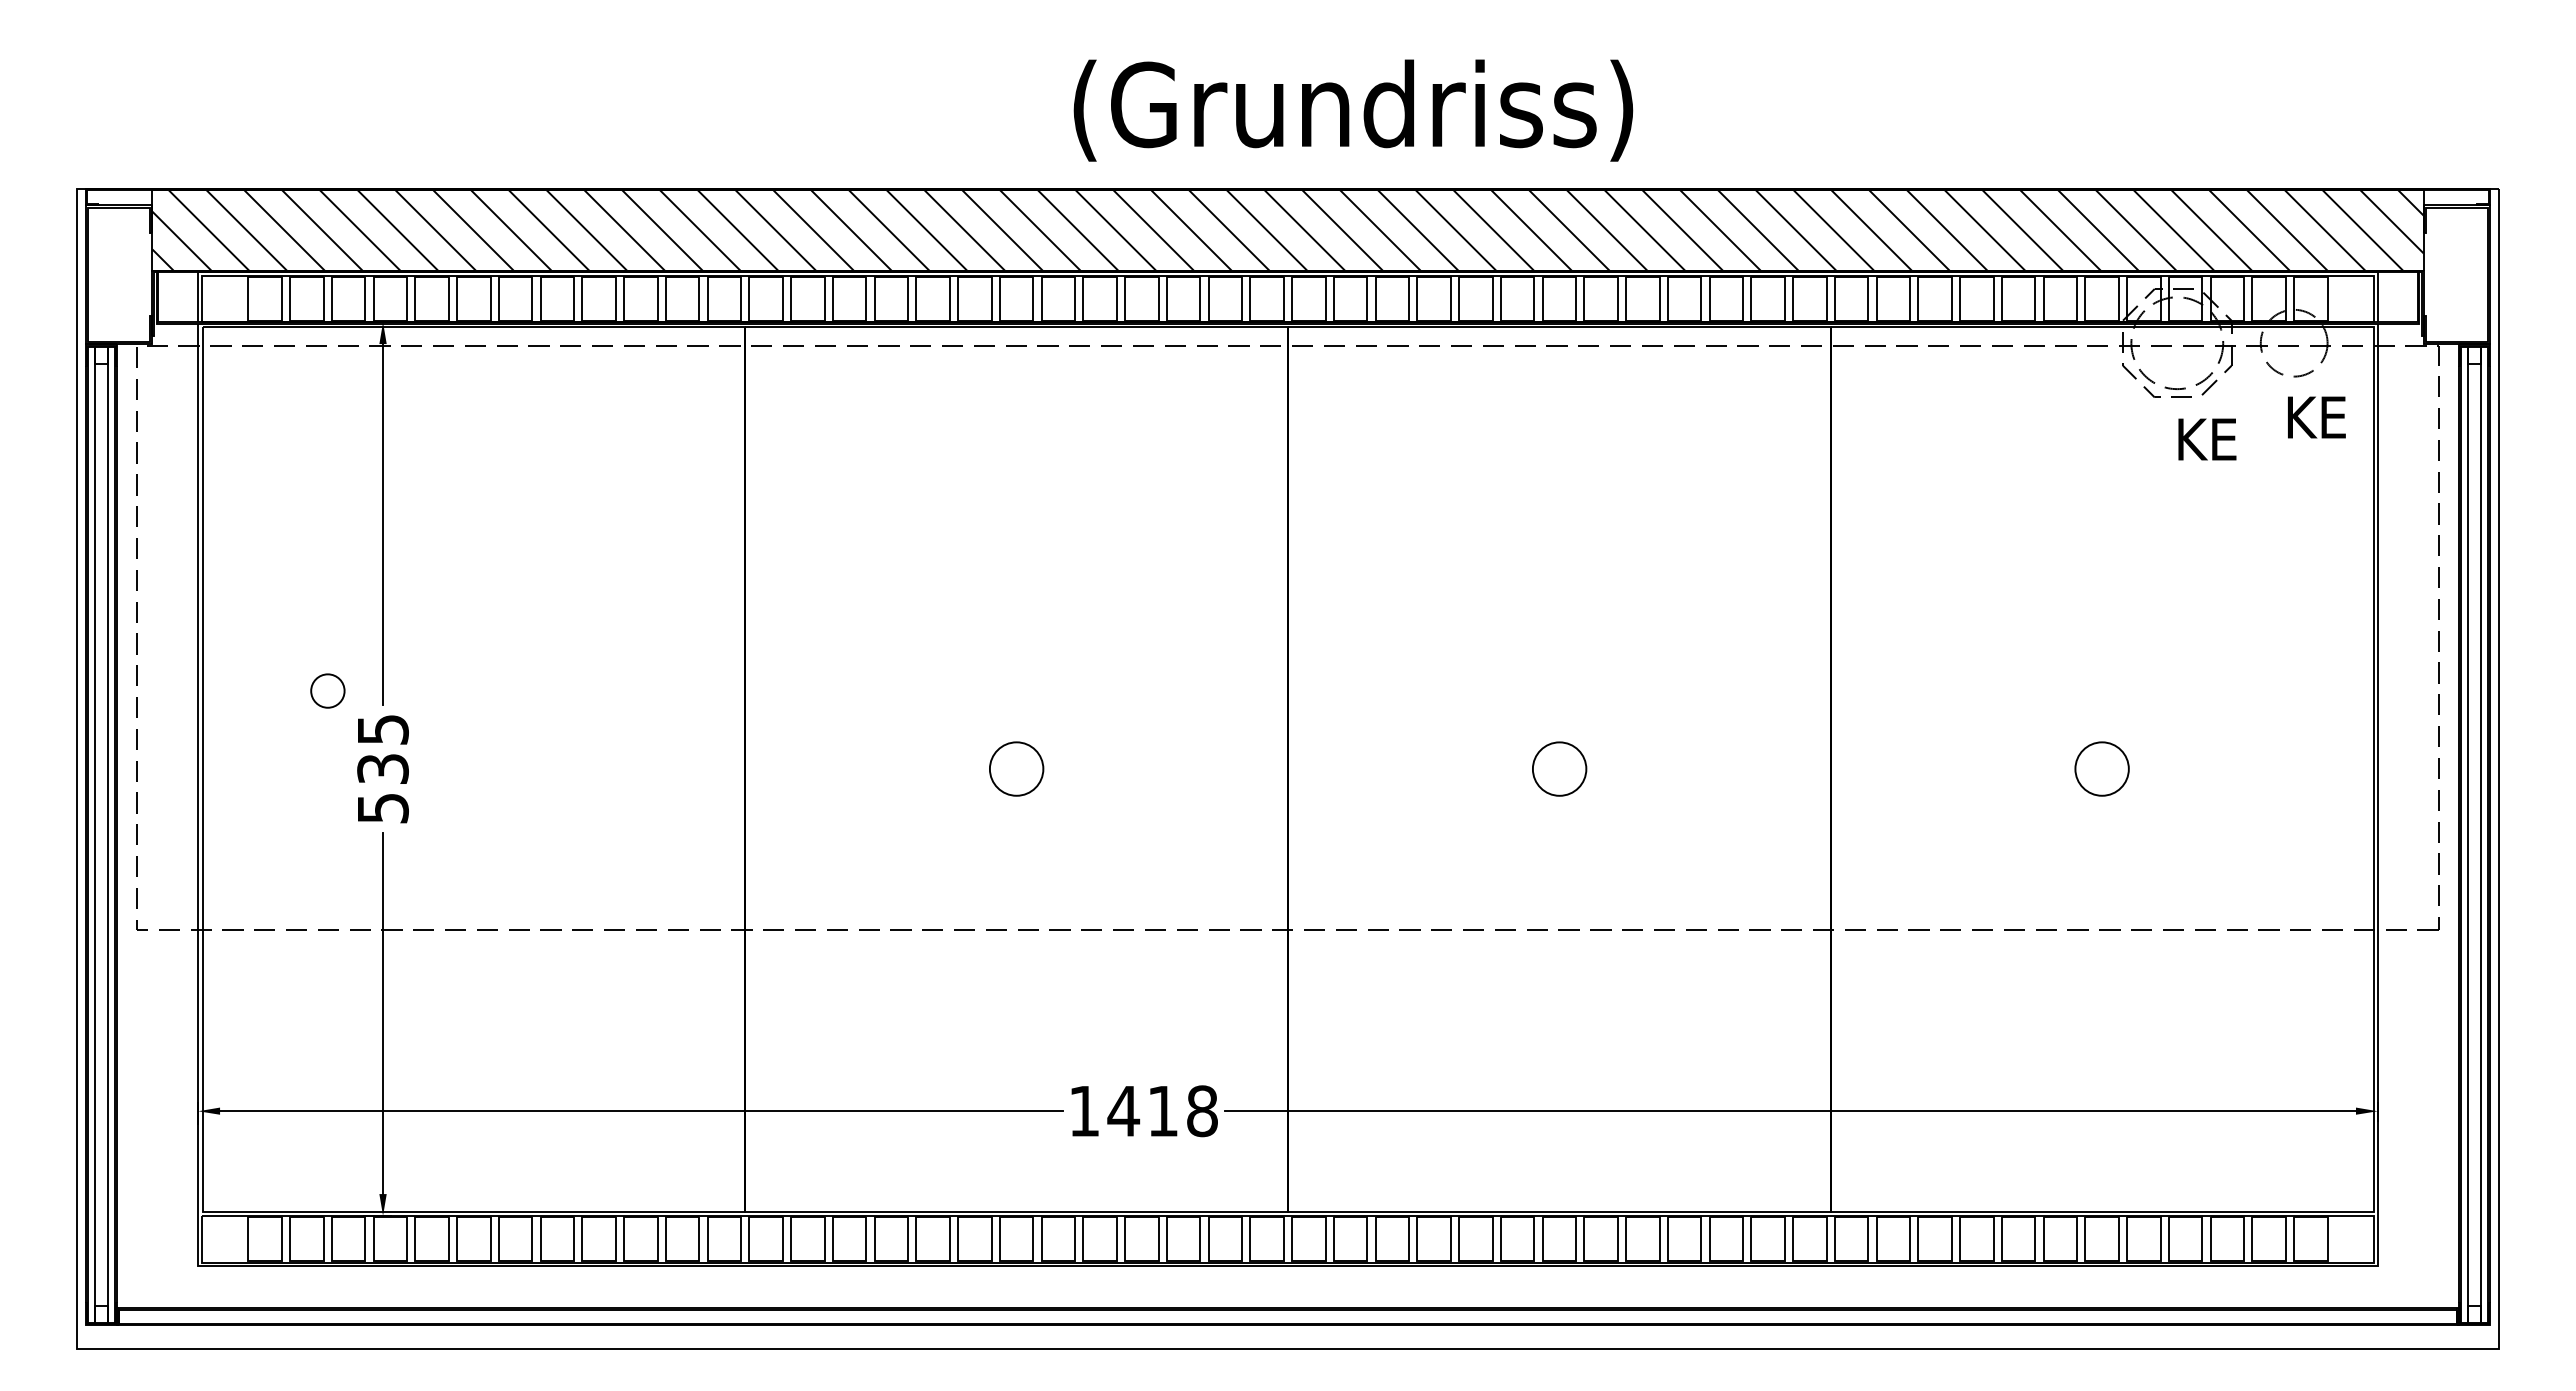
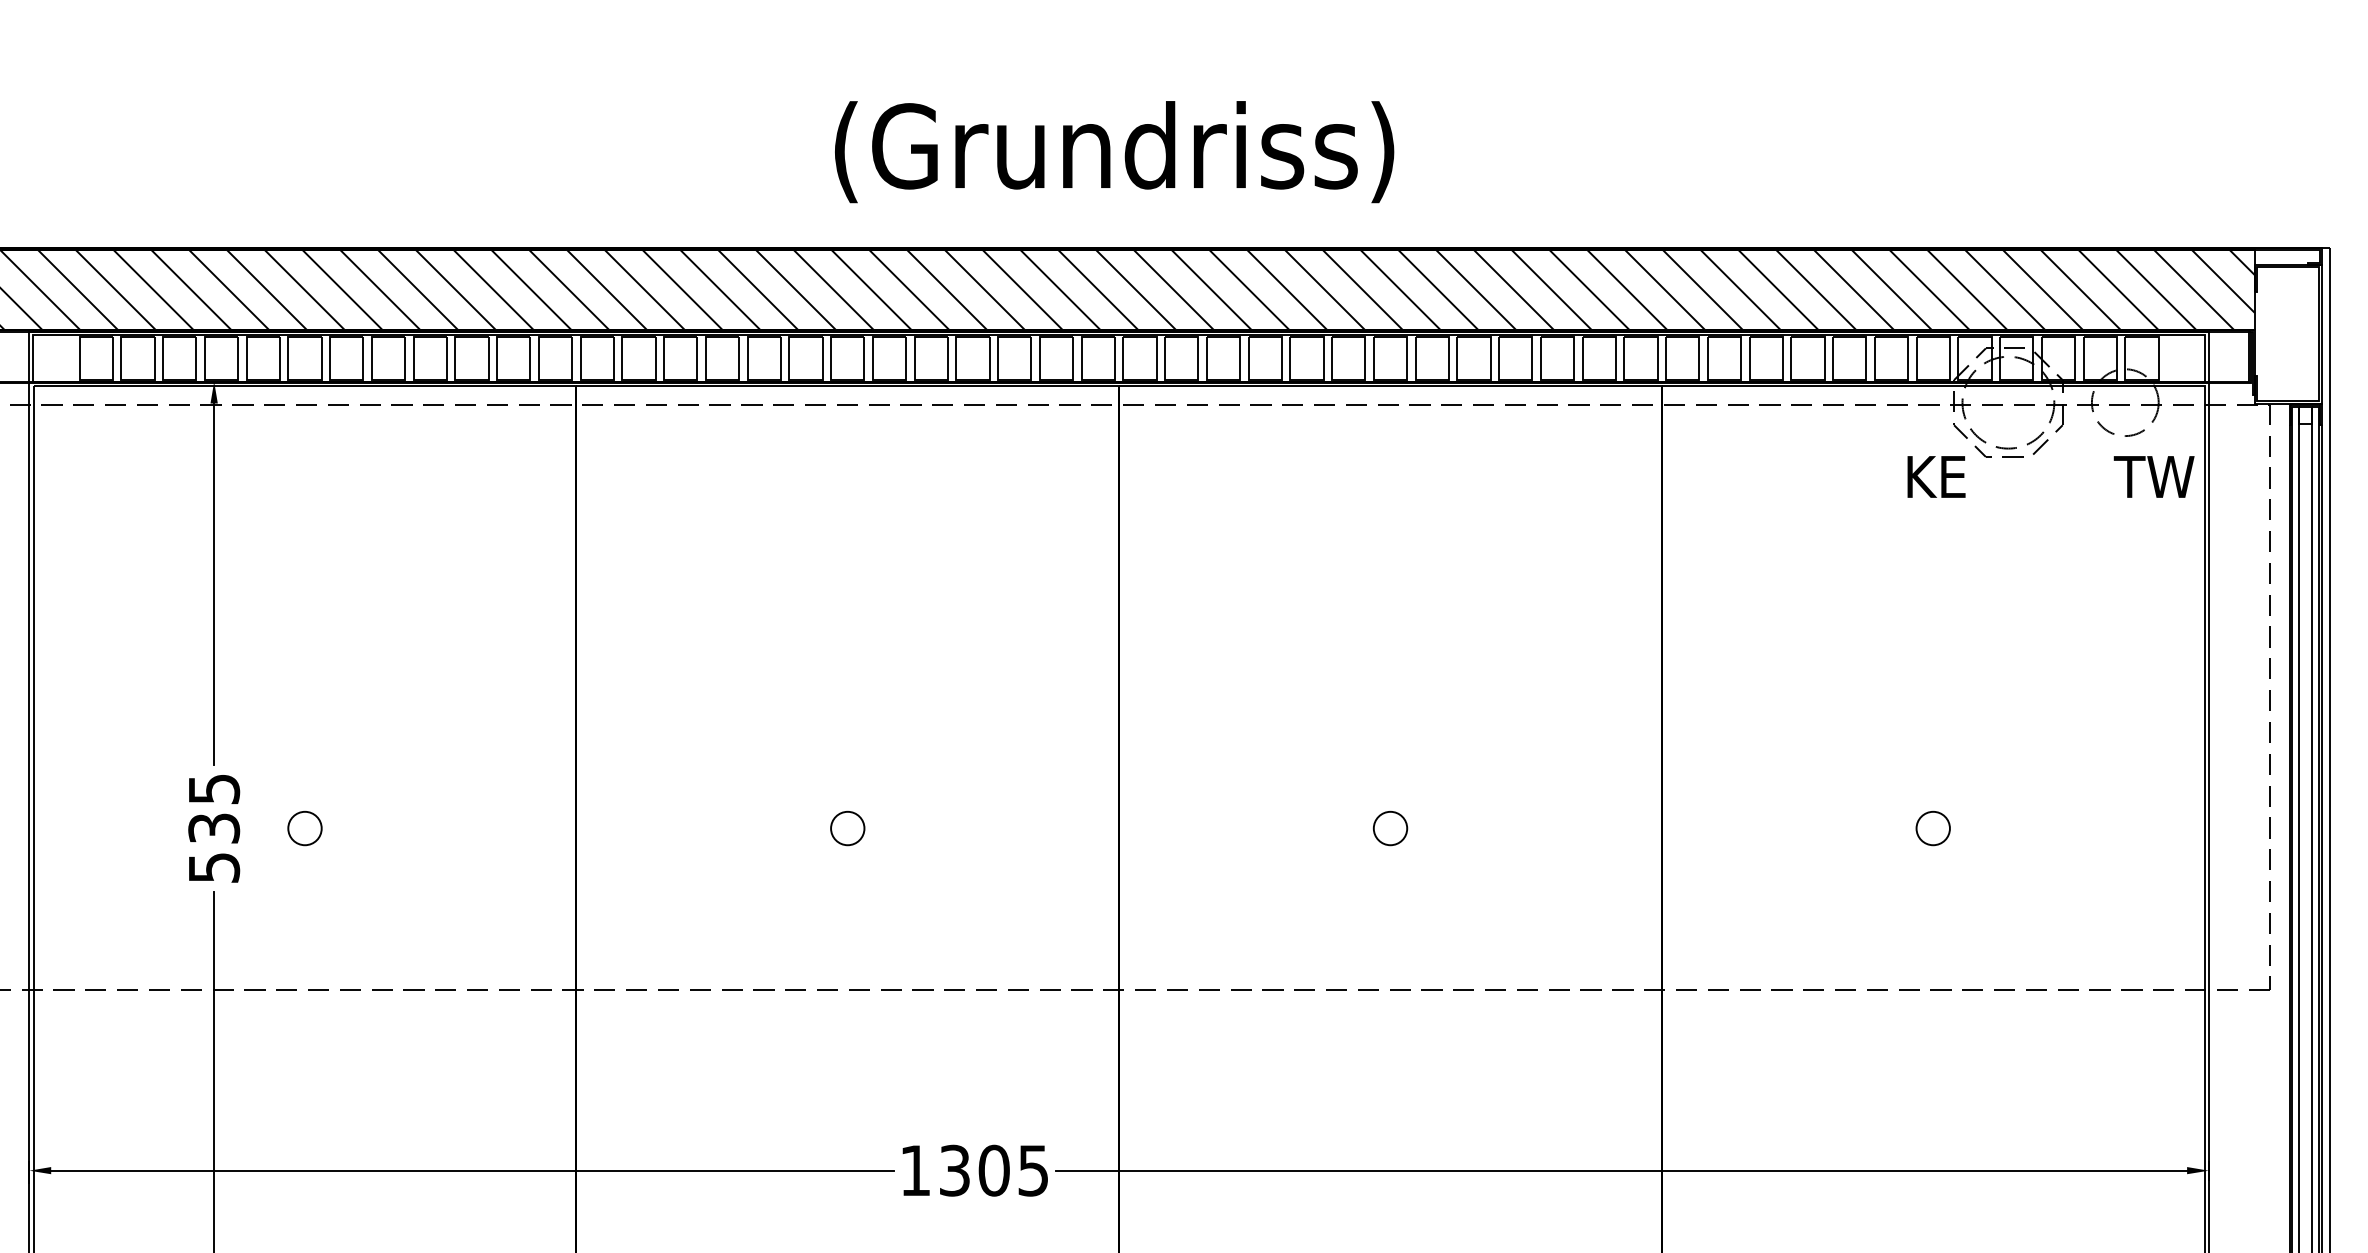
text: (1353, 110) -> (1114, 151), moved
text: (2322, 417) -> (2153, 476), KE -> TW
text: (2207, 439) -> (1936, 476), moved
circle: (327, 690) -> (304, 827), moved
circle: (1016, 768) -> (847, 827), size x0.62
circle: (1558, 768) -> (1389, 827), size x0.62
circle: (2101, 768) -> (1932, 827), size x0.62
text: (1162, 1111) -> (993, 1170), 1418 -> 1305

